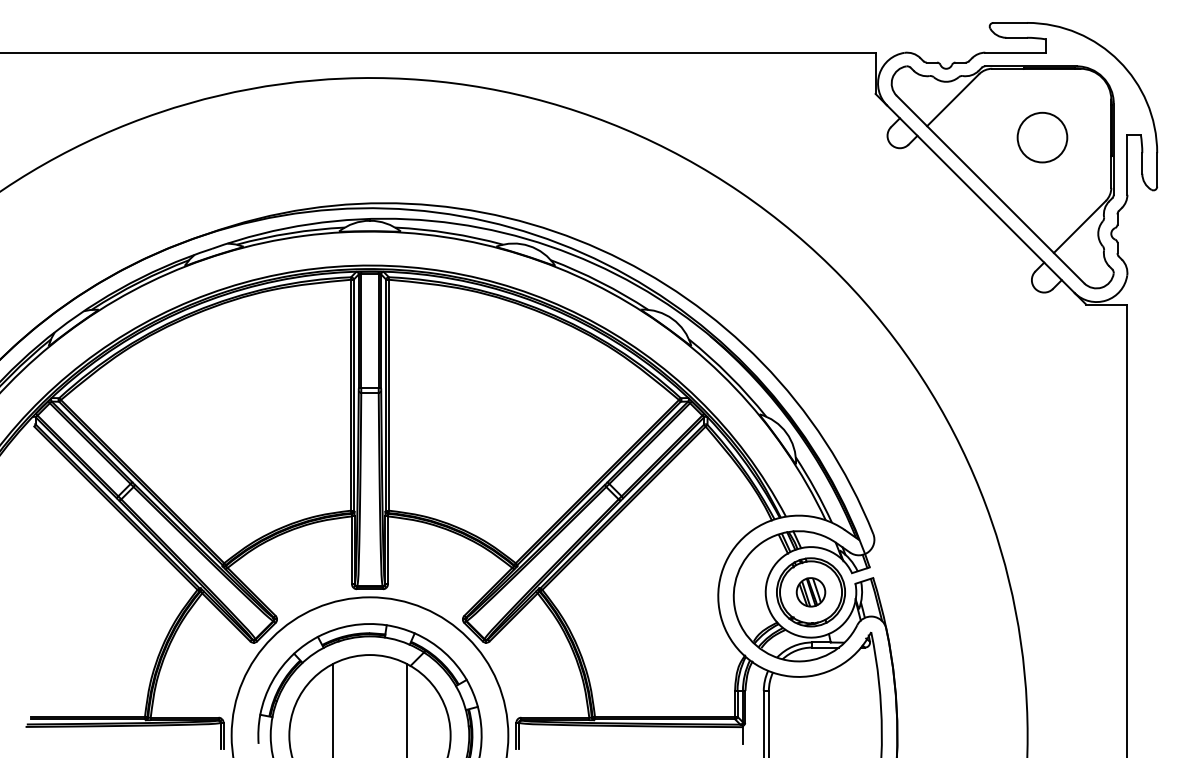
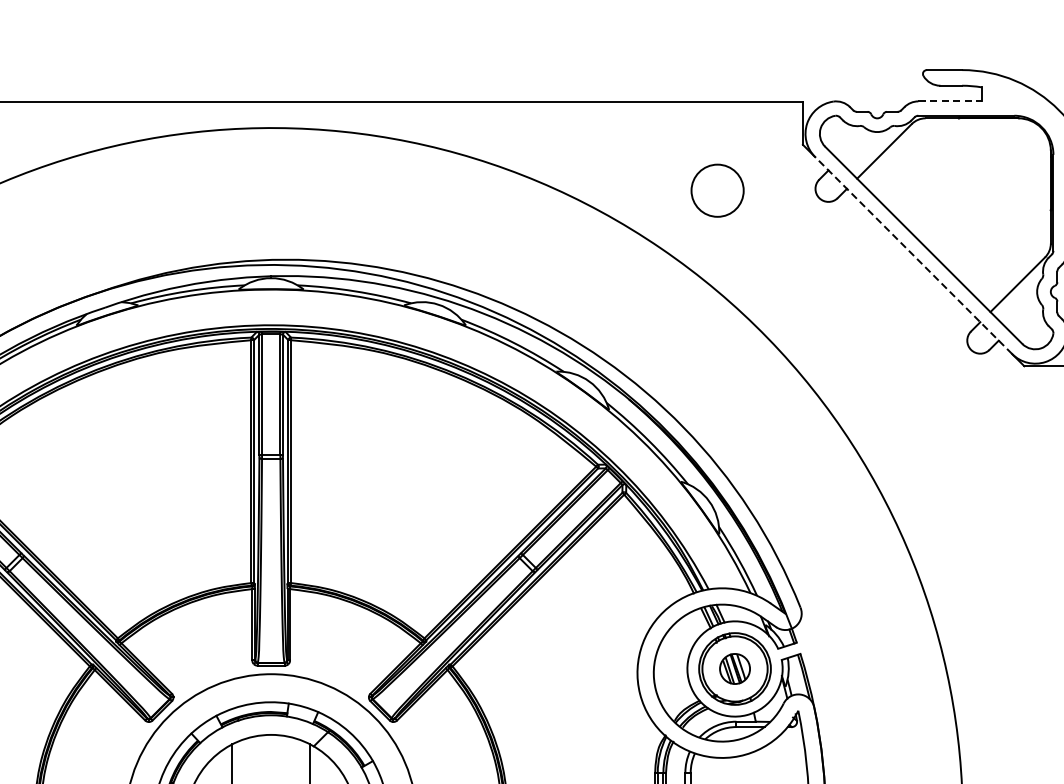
line: (1015, 52) -> (950, 101), solid -> dashed
circle: (1042, 137) -> (717, 190), moved
line: (980, 199) -> (913, 255), solid -> dashed

